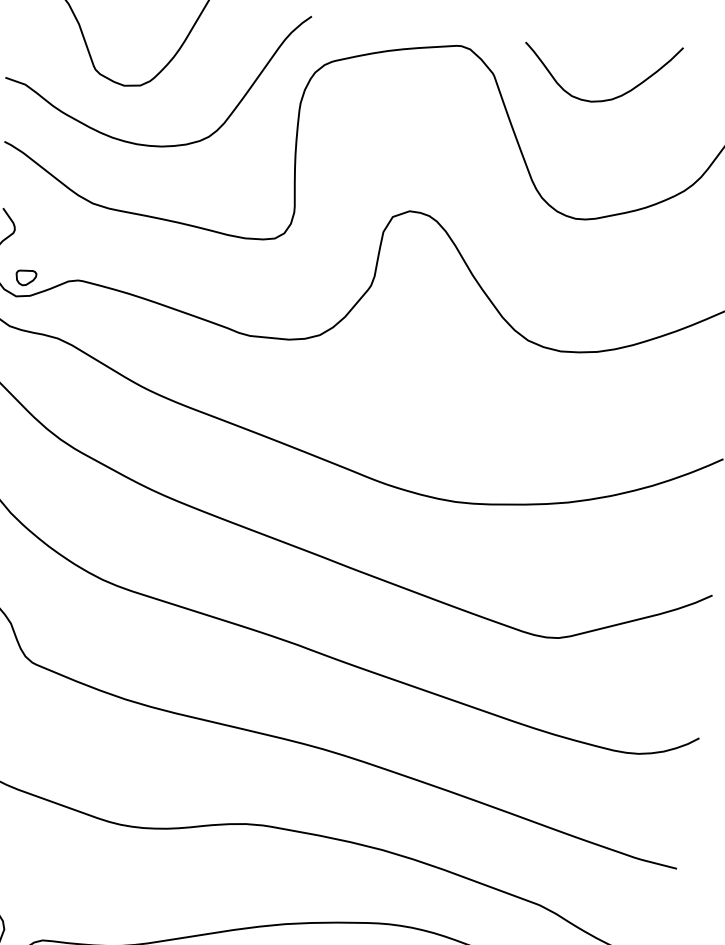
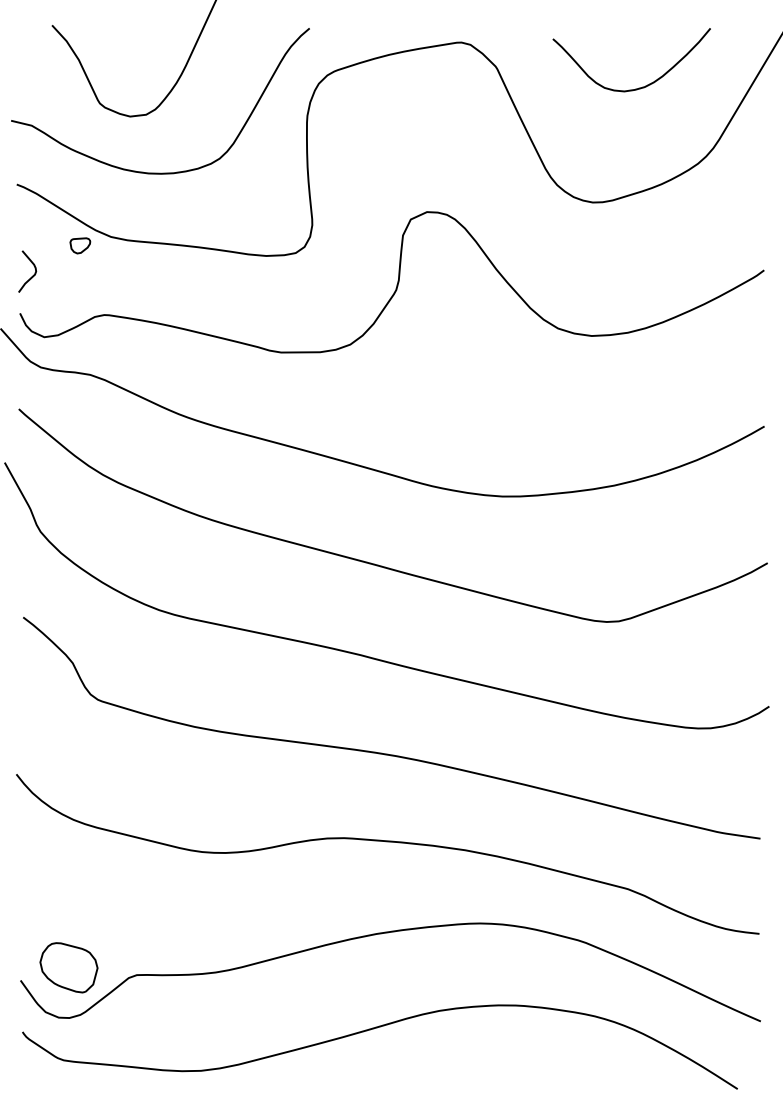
curve: (606, 99) -> (639, 87), moved
part: (26, 277) -> (80, 245), moved

